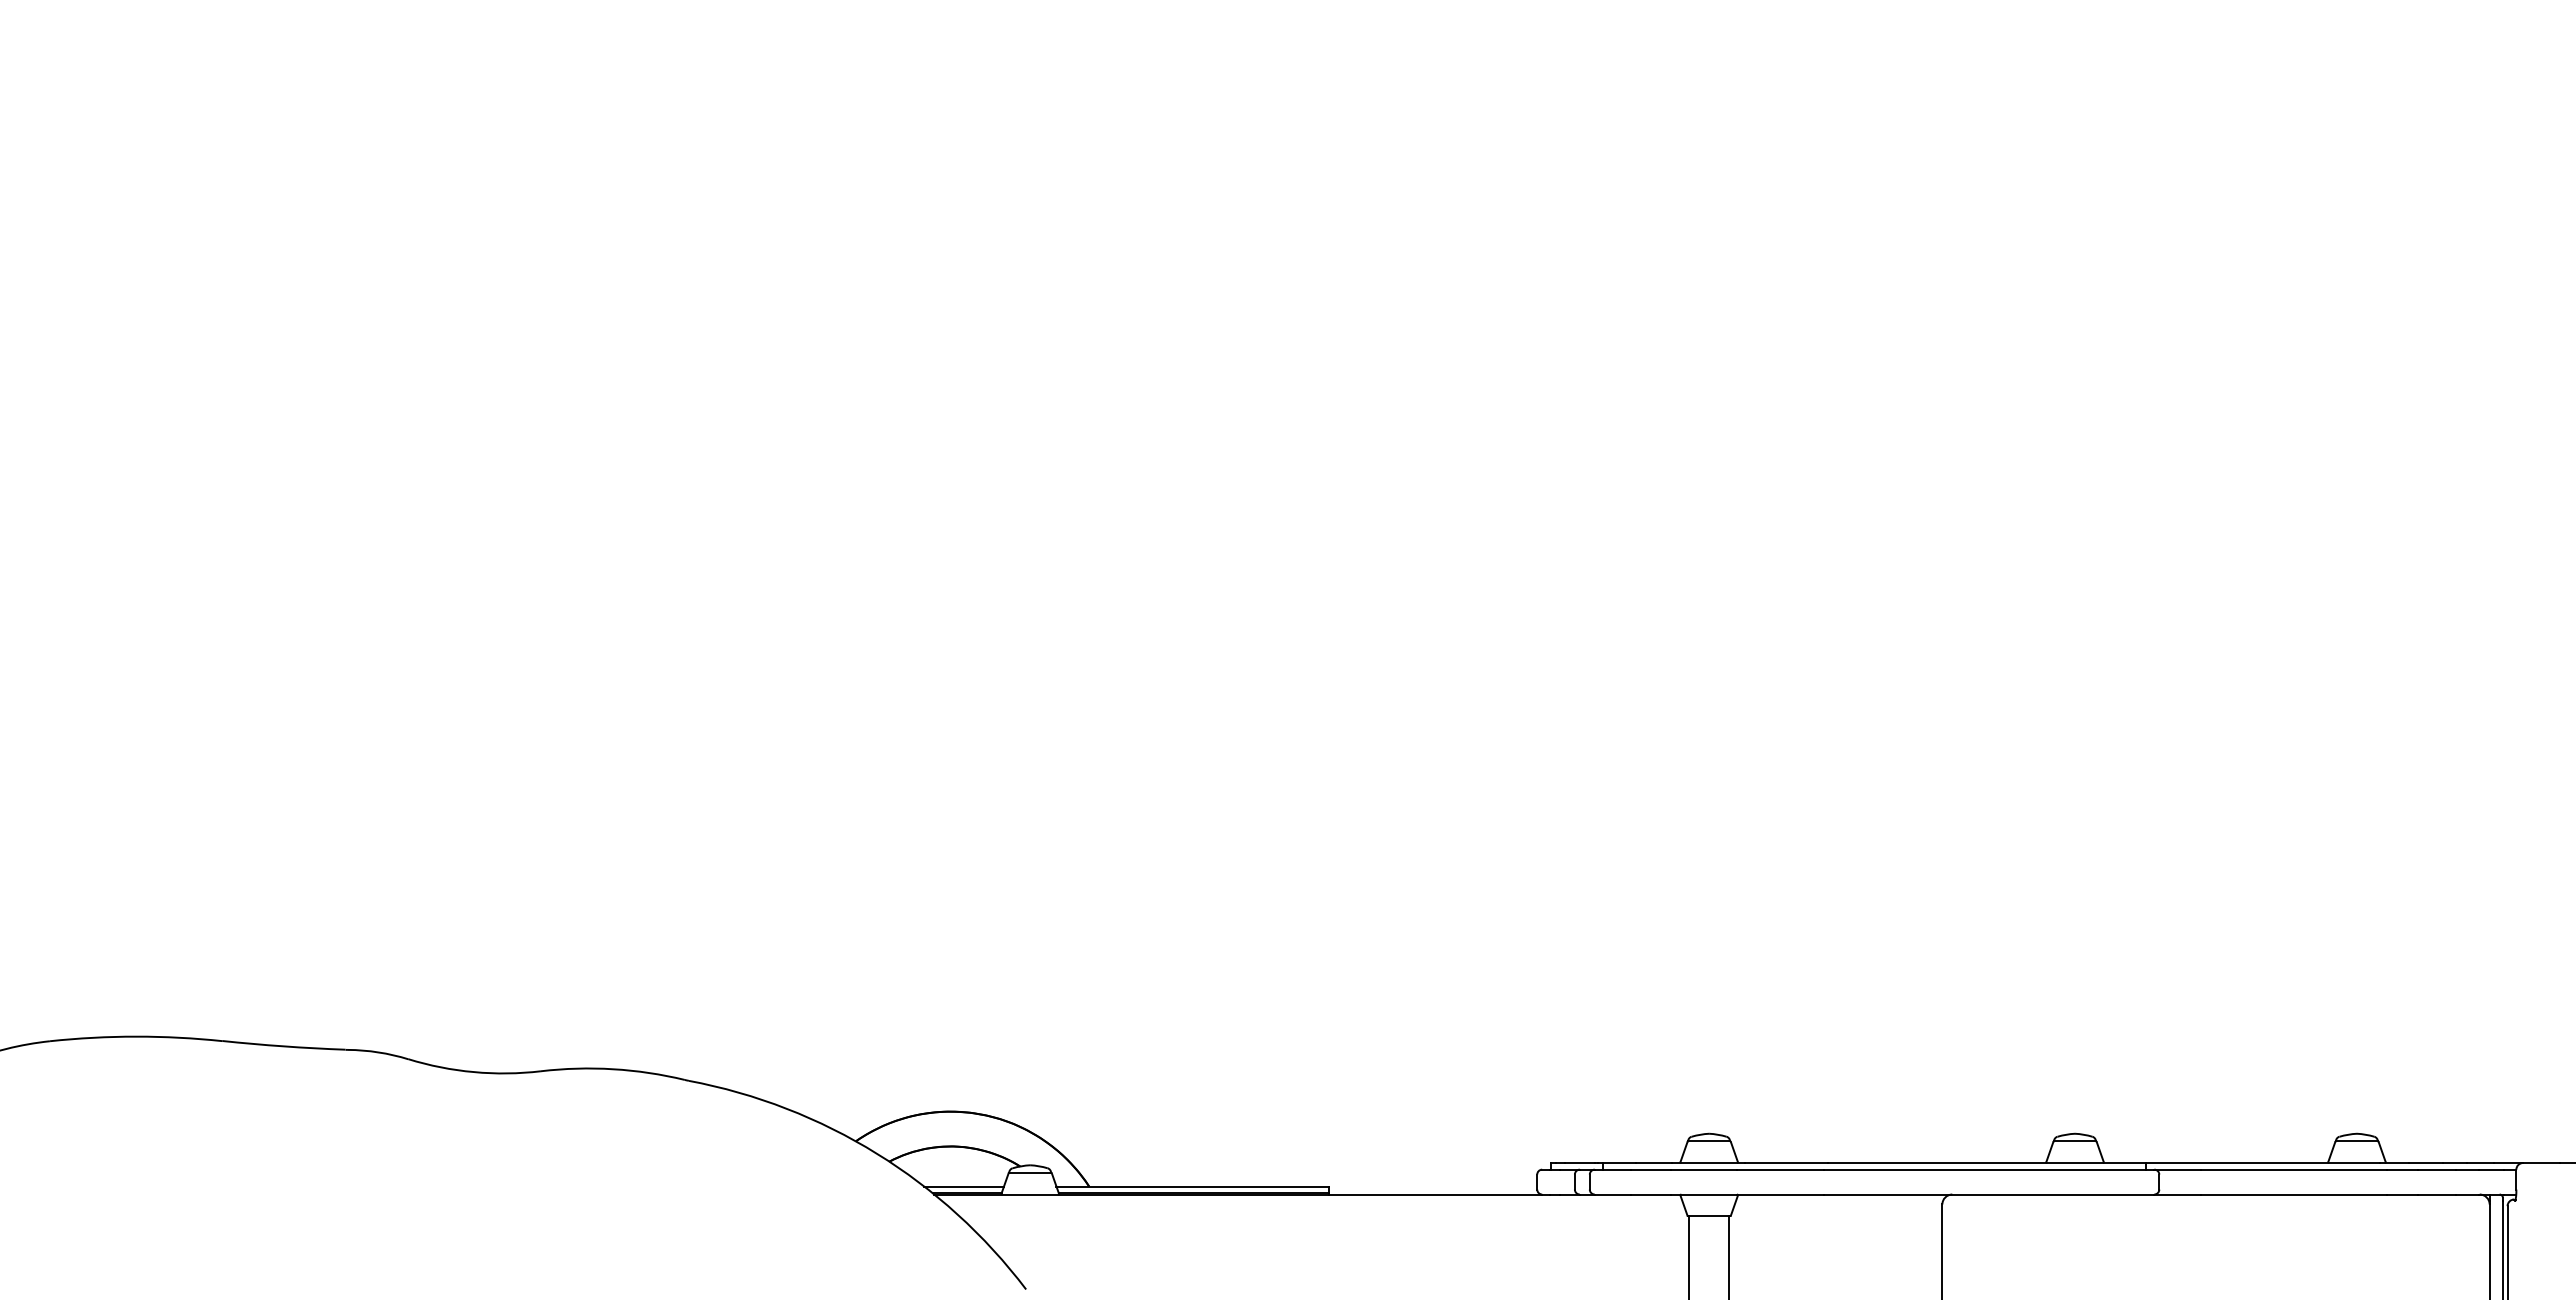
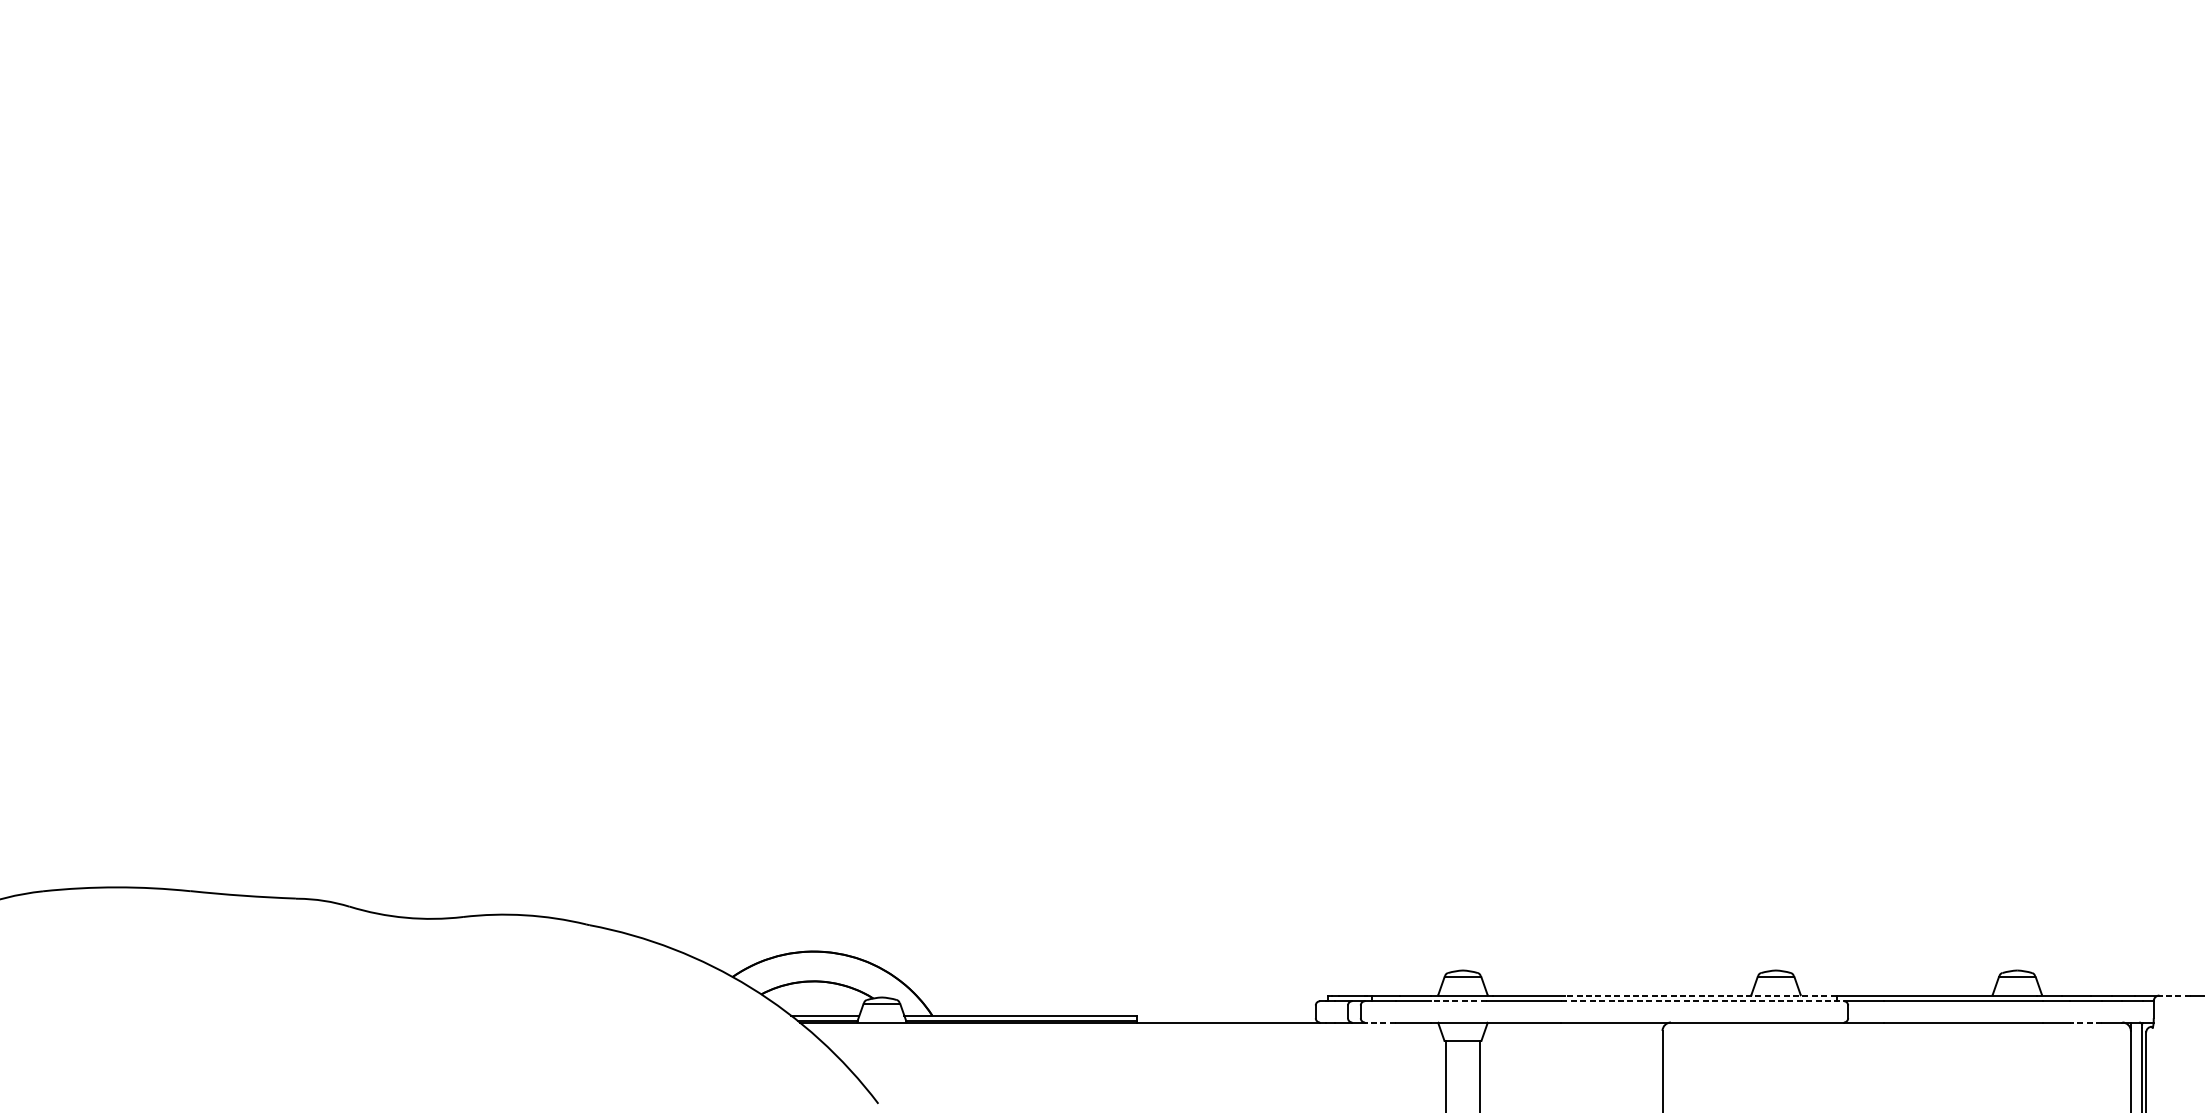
line: (1987, 1163) -> (1701, 995), solid -> dashed
line: (2540, 1163) -> (2174, 995), solid -> dashed
line: (1704, 1169) -> (1458, 1001), solid -> dashed
line: (1989, 1169) -> (1702, 1001), solid -> dashed
line: (1612, 1194) -> (1380, 1022), solid -> dashed
line: (2437, 1194) -> (2086, 1022), solid -> dashed

